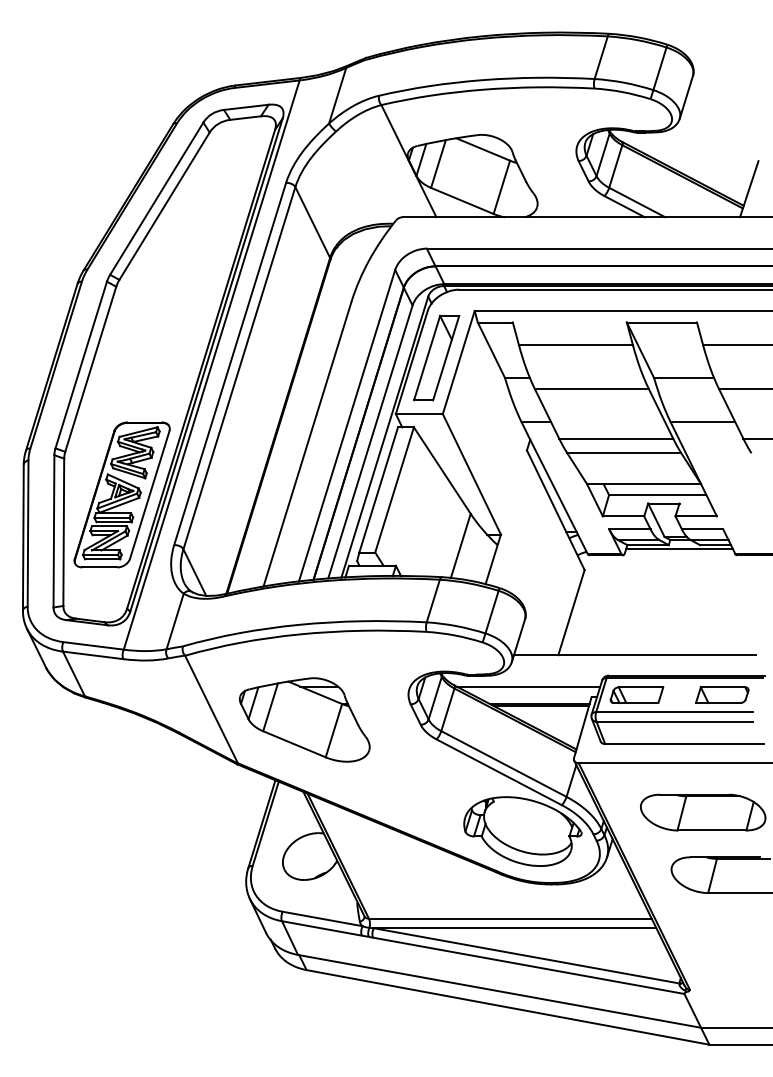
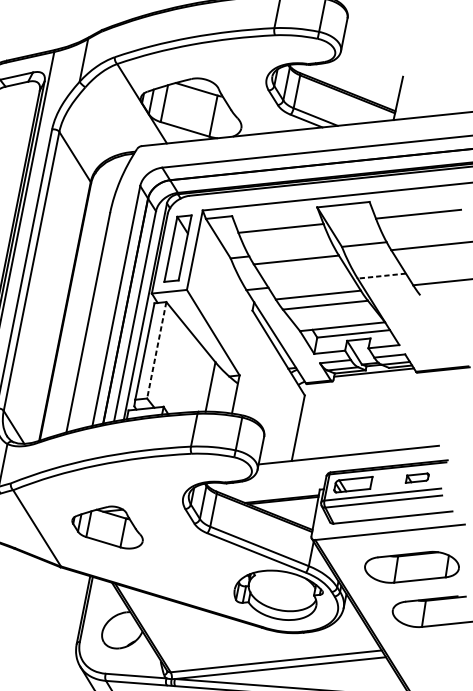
line: (702, 422) -> (381, 276), solid -> dashed
line: (394, 489) -> (156, 349), solid -> dashed
line: (528, 686) -> (271, 486), removed
part: (722, 694) -> (417, 477), size x0.6
part: (304, 719) -> (107, 528), size x0.7

